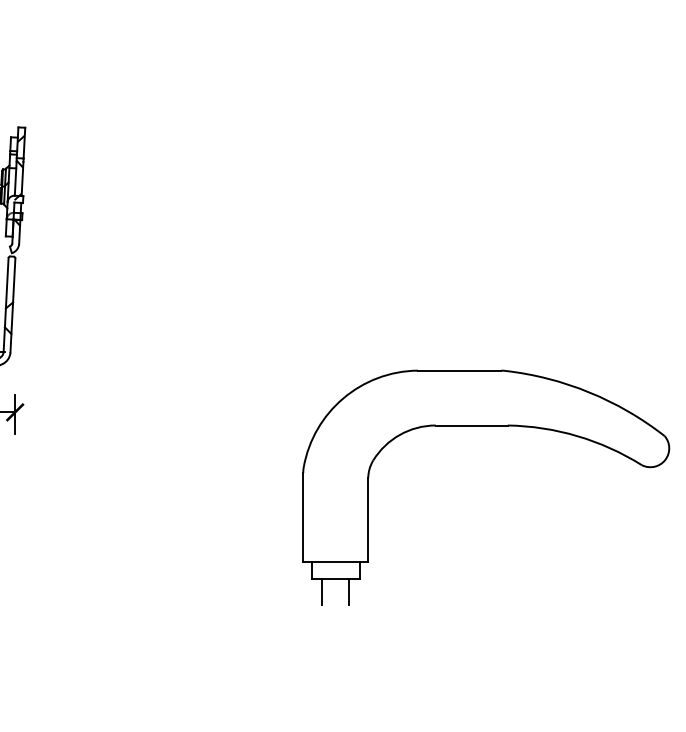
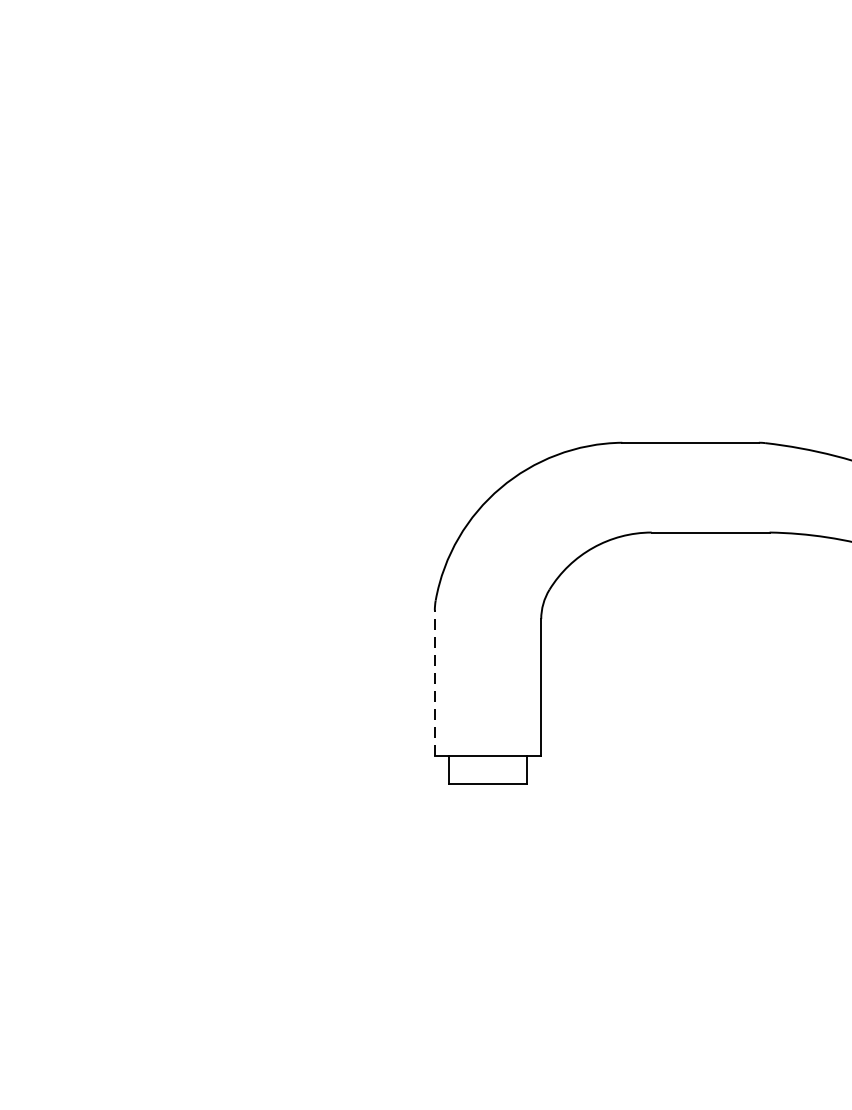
line: (303, 517) -> (435, 683), solid -> dashed
line: (322, 591) -> (466, 804), removed
line: (349, 591) -> (510, 804), removed

